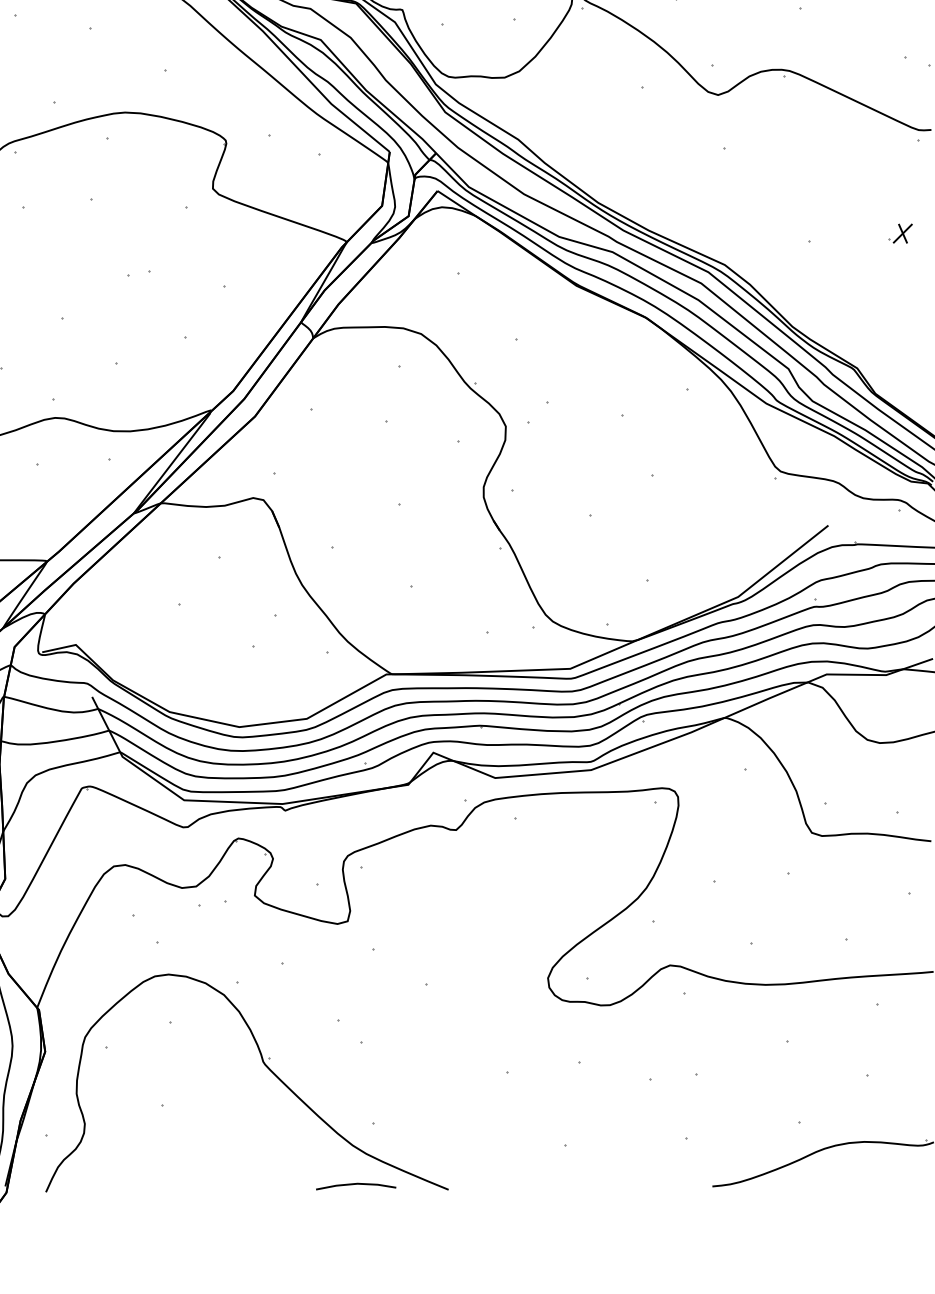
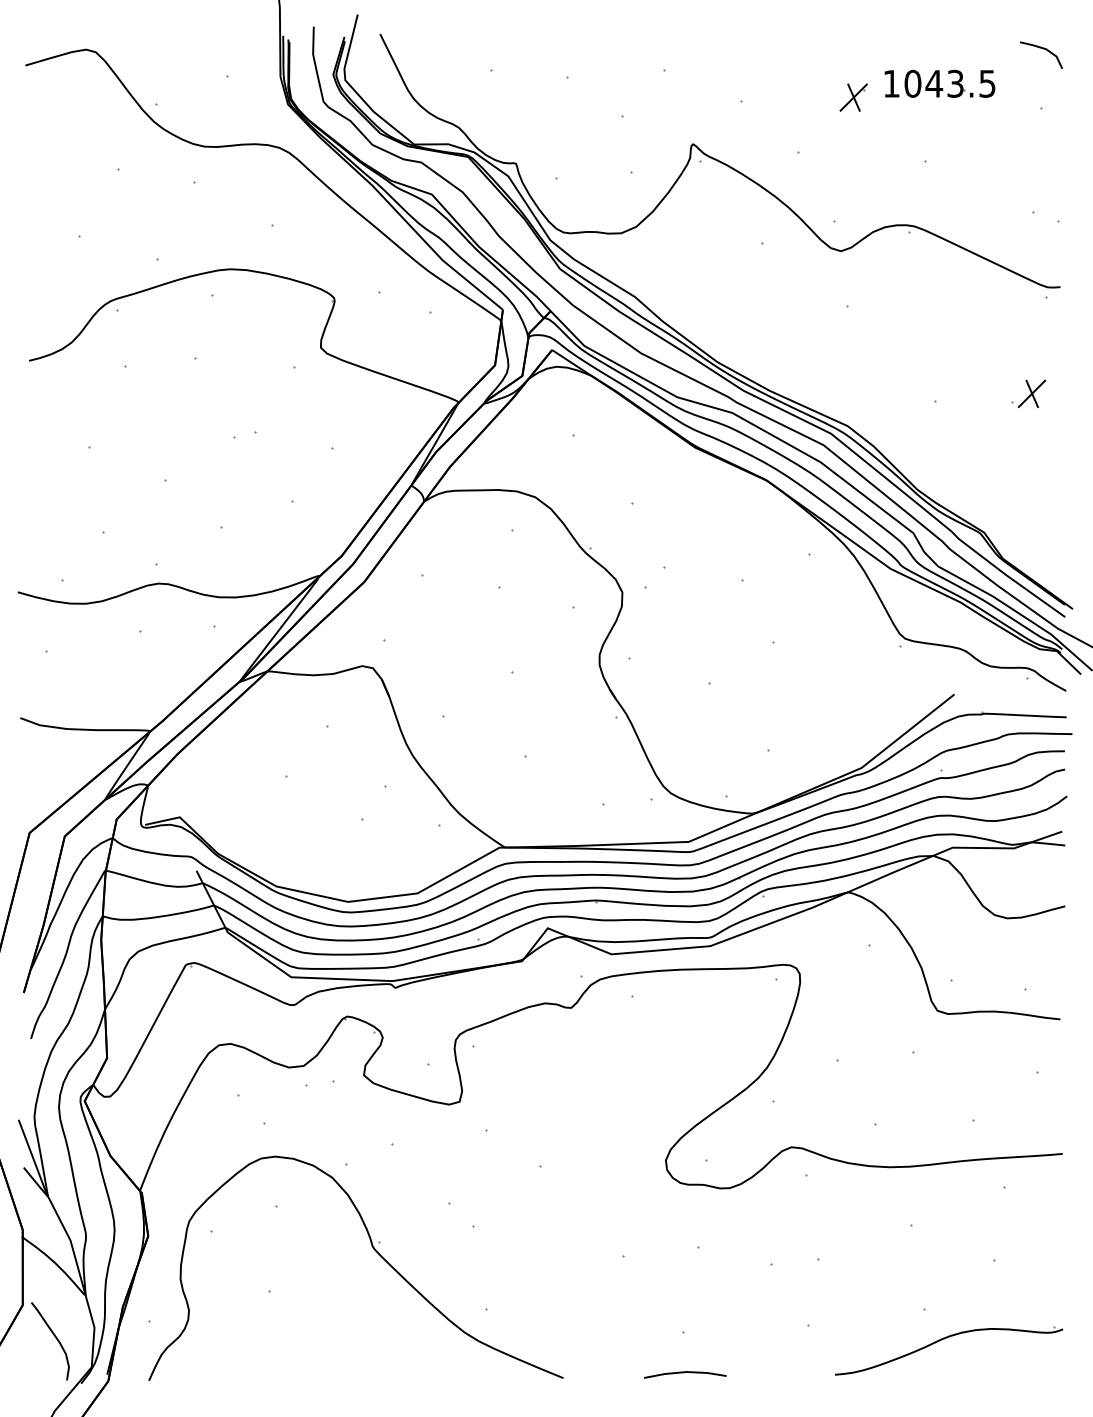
part: (900, 233) -> (1028, 393), size x1.43
line: (355, 1185) -> (684, 1373), moved

